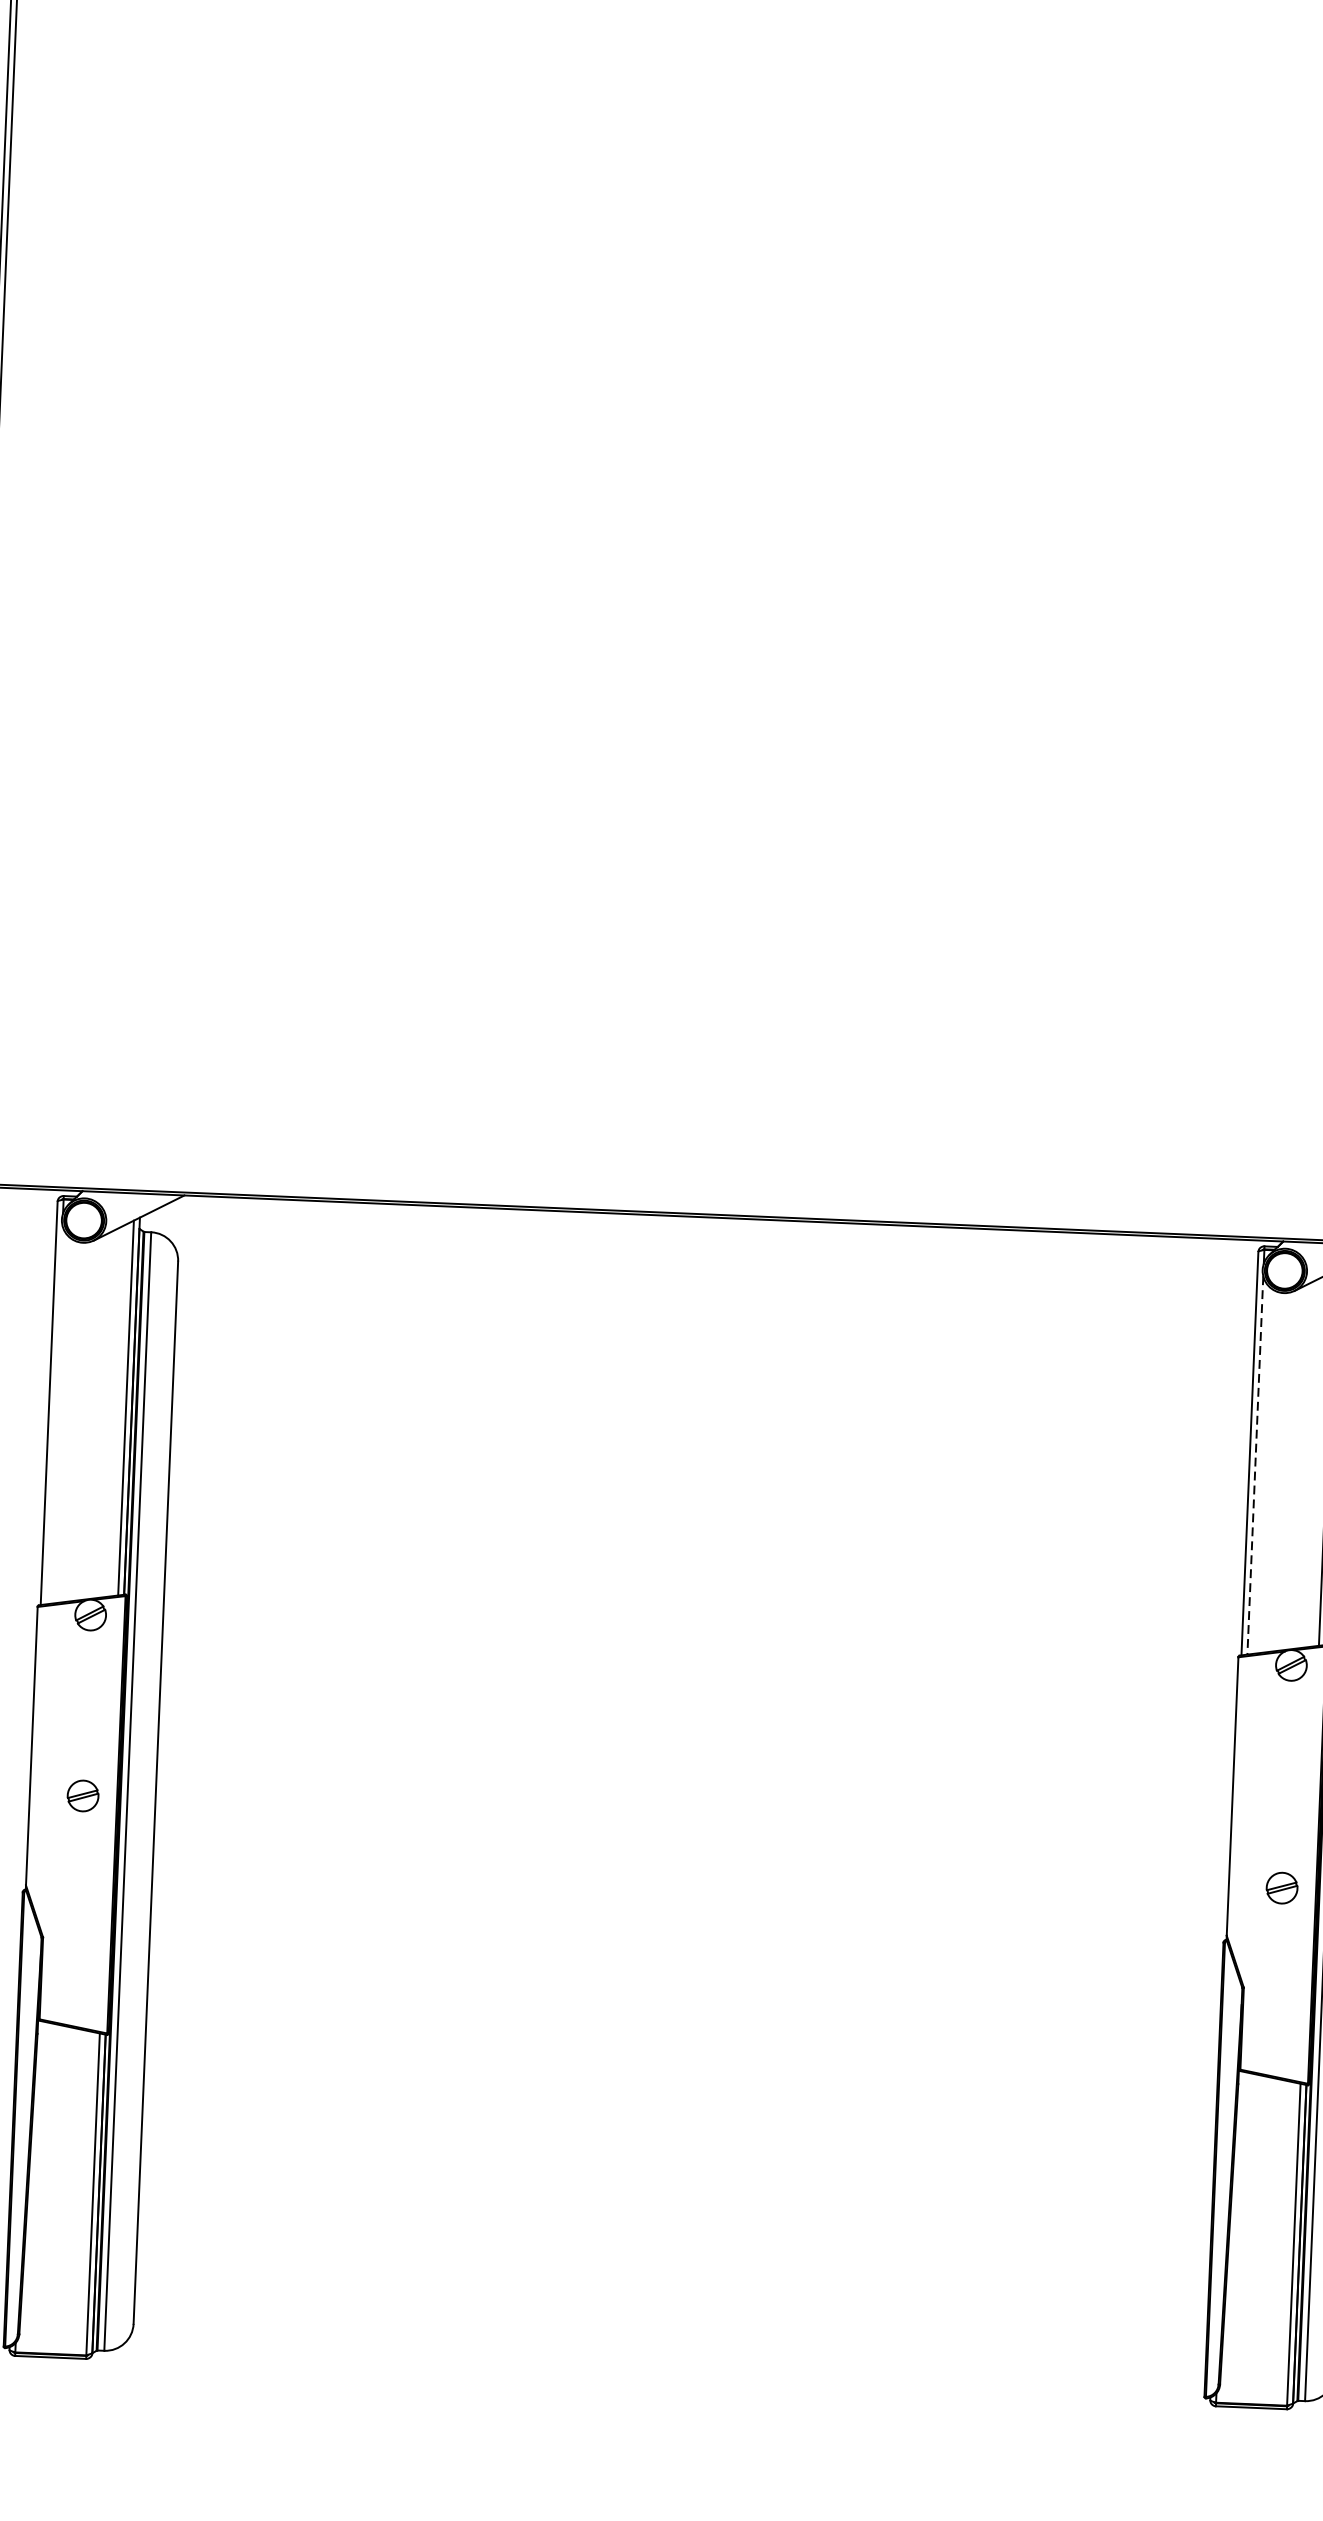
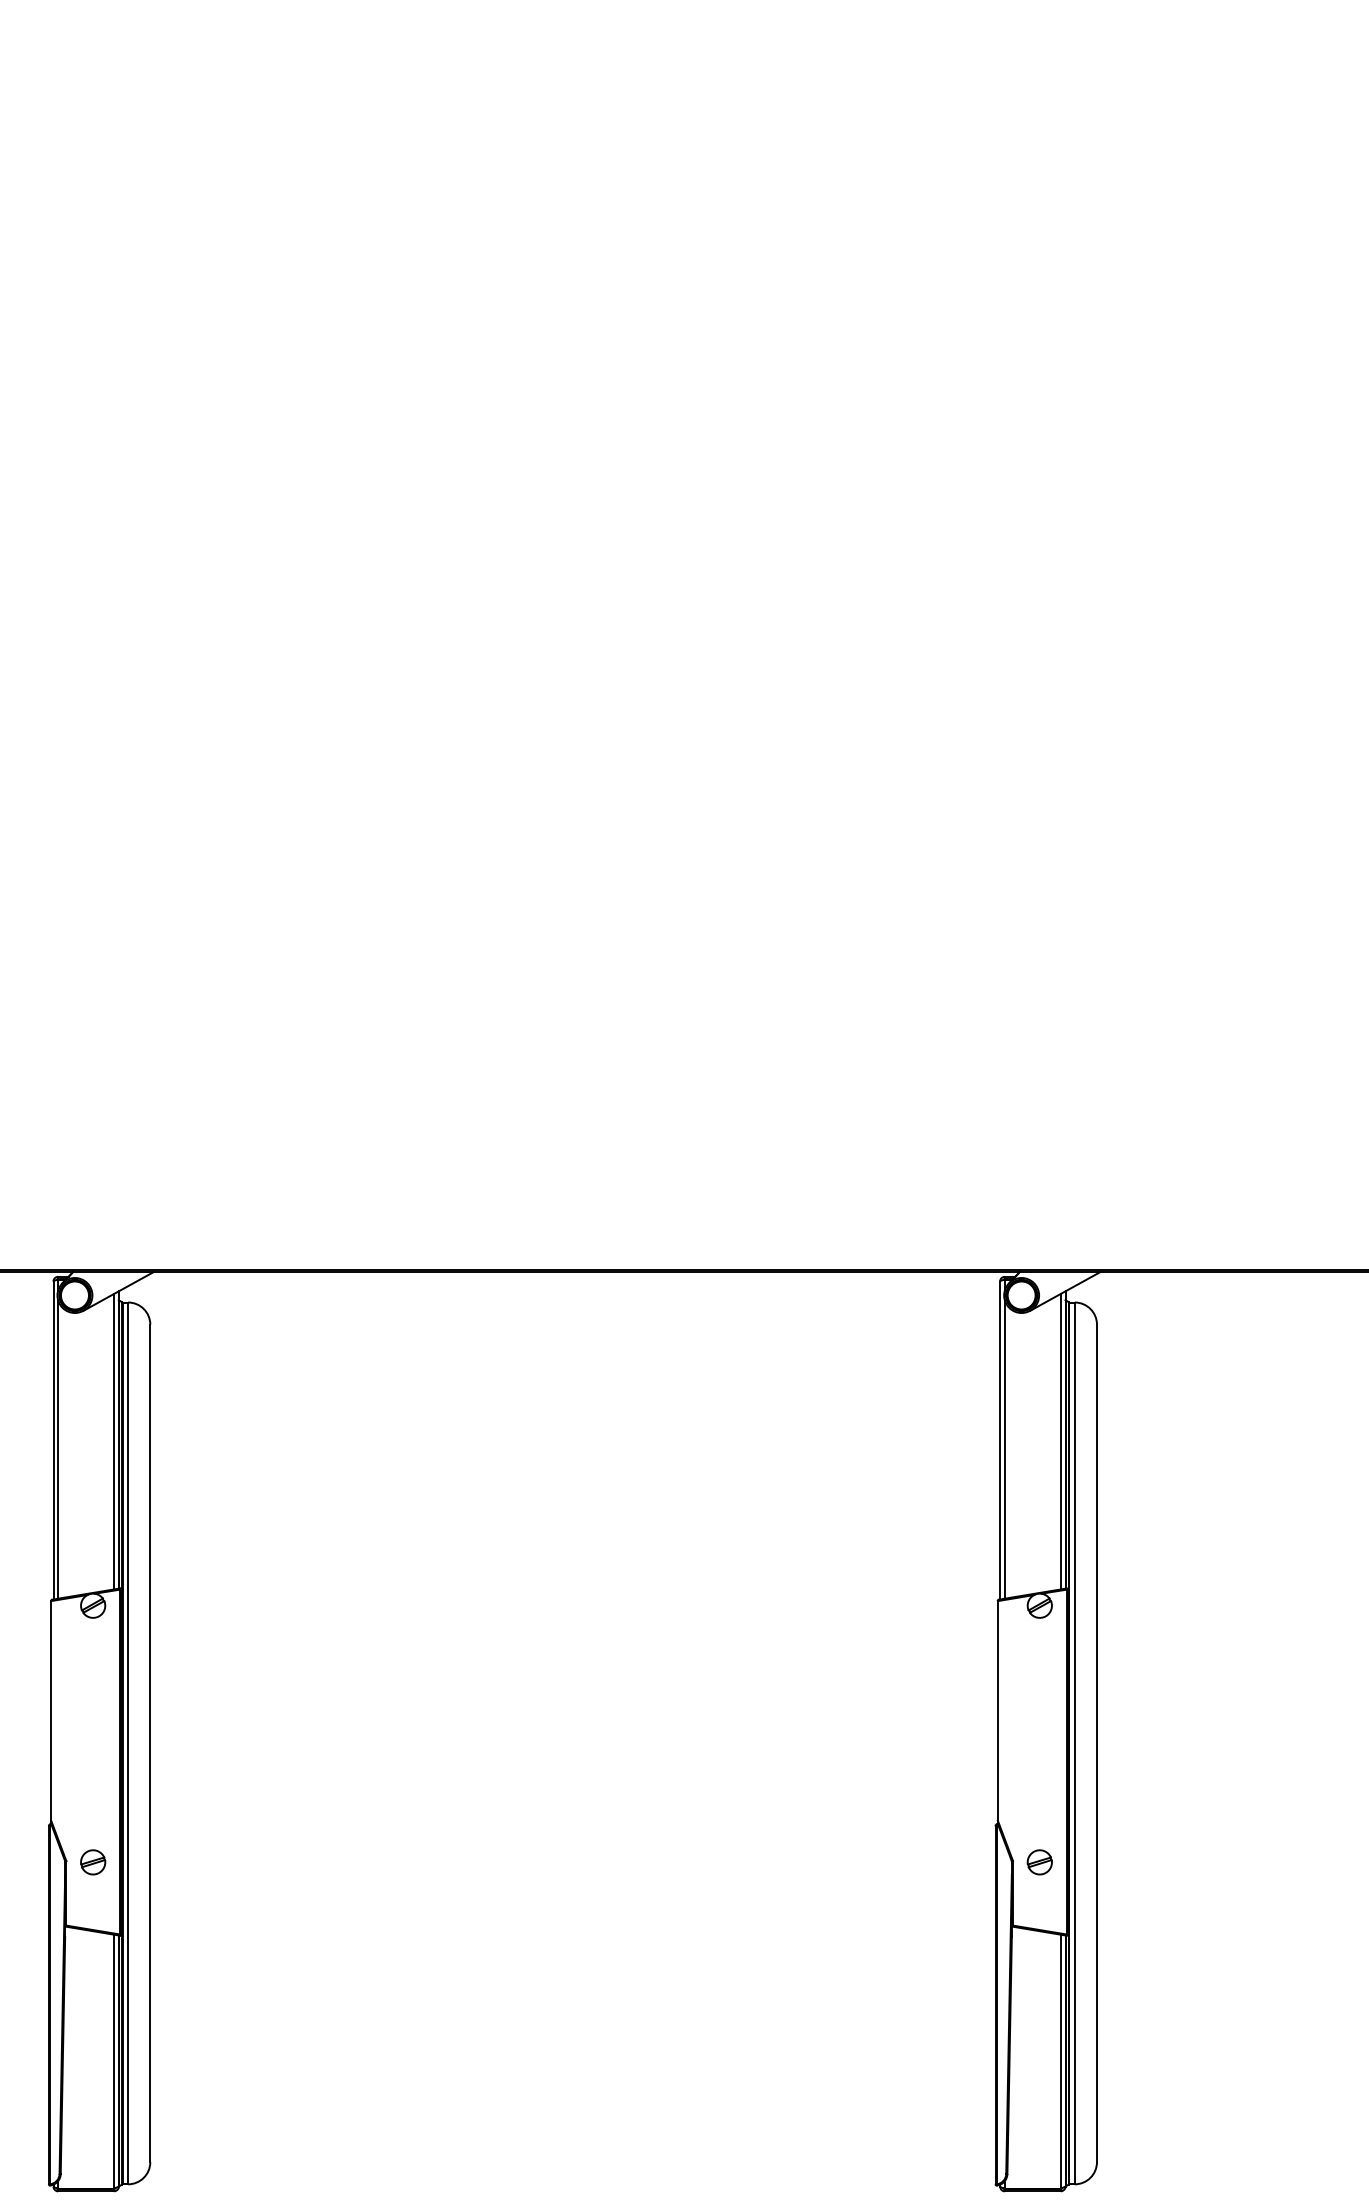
line: (55, 1415) -> (58, 1449), added
line: (1254, 1466) -> (1004, 1450), dashed -> solid
part: (83, 1796) -> (93, 1862), moved
part: (1281, 1888) -> (1039, 1862), moved

